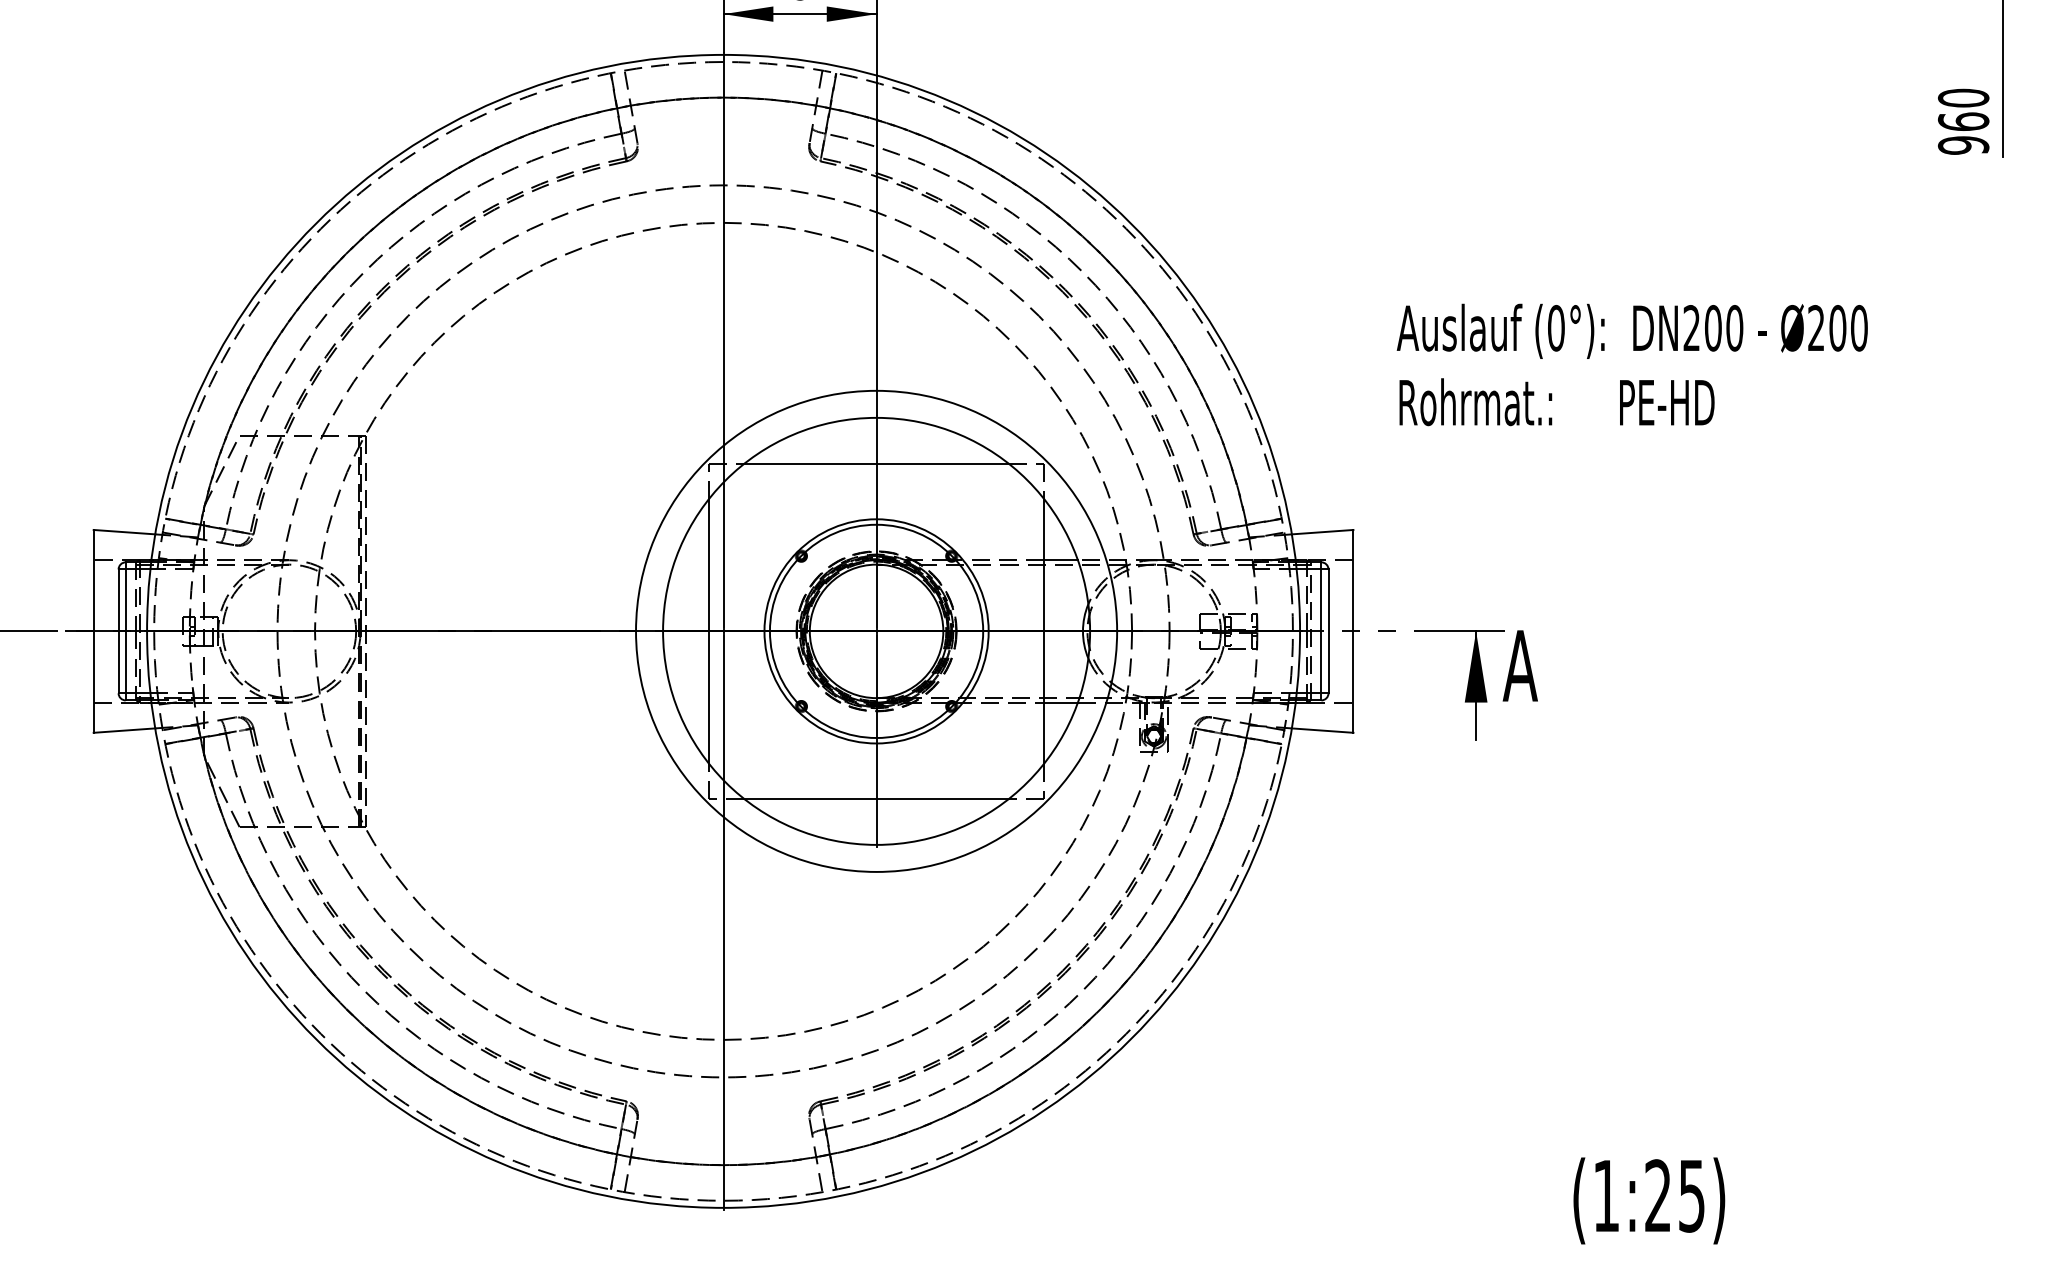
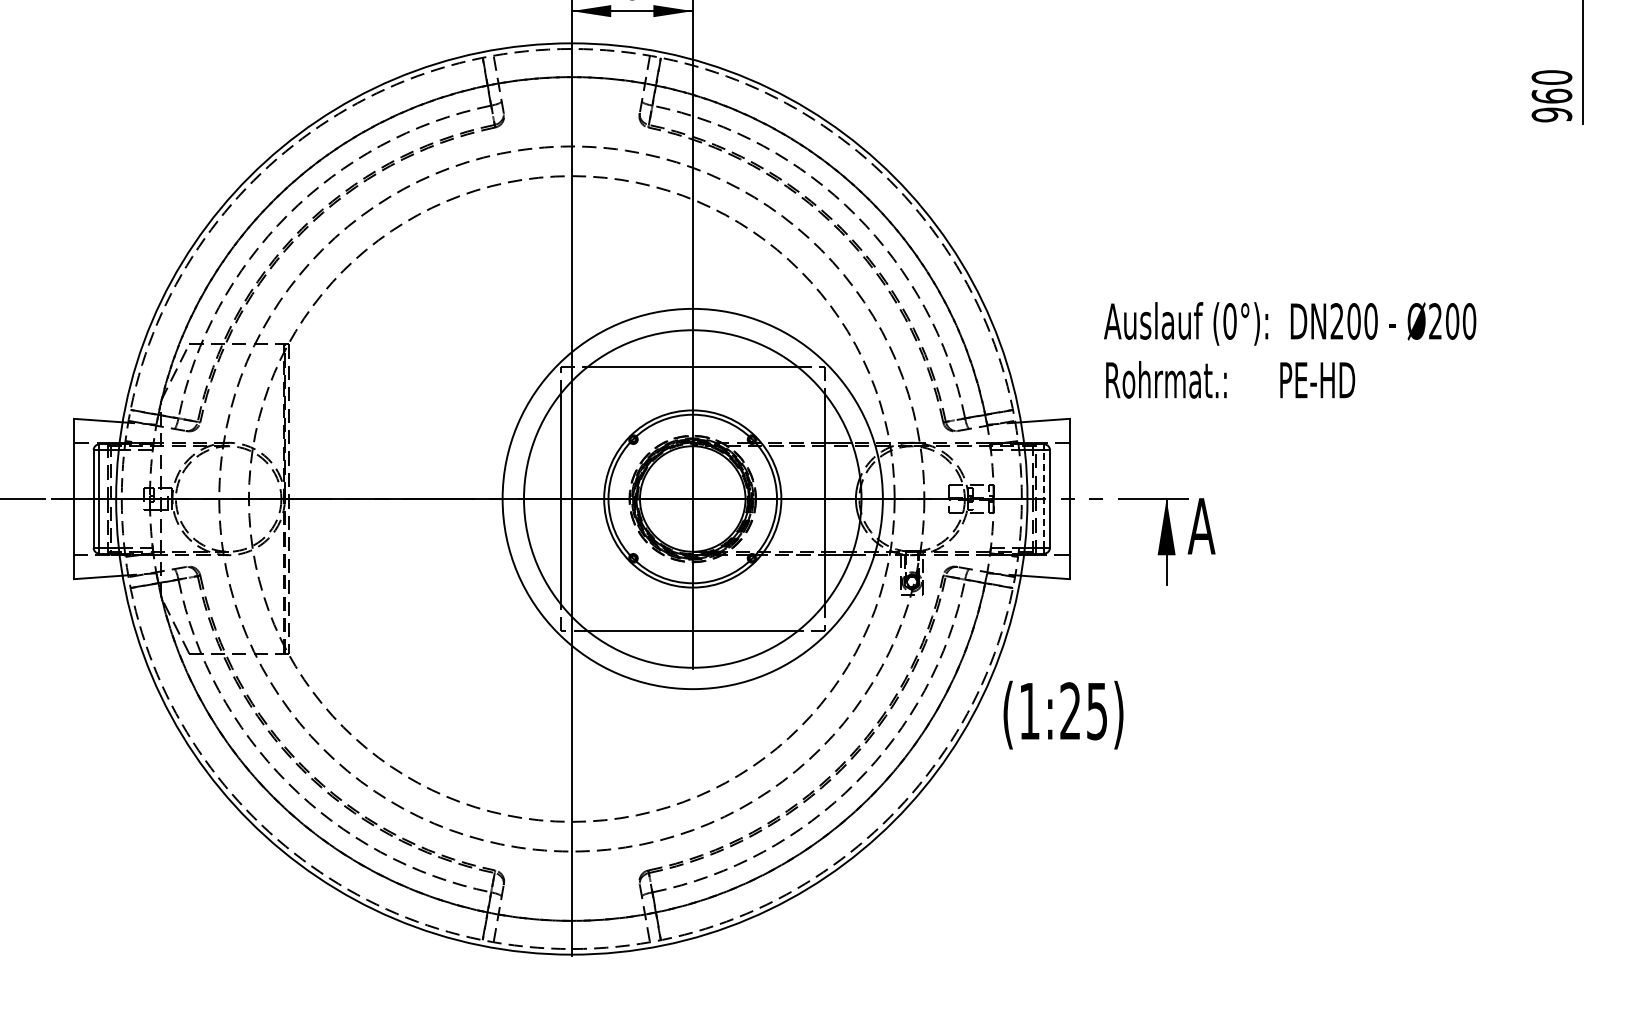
text: (1632, 365) -> (1290, 350), moved
line: (1321, 632) -> (1044, 499), solid -> dashed
text: (1649, 1200) -> (1063, 714), moved

